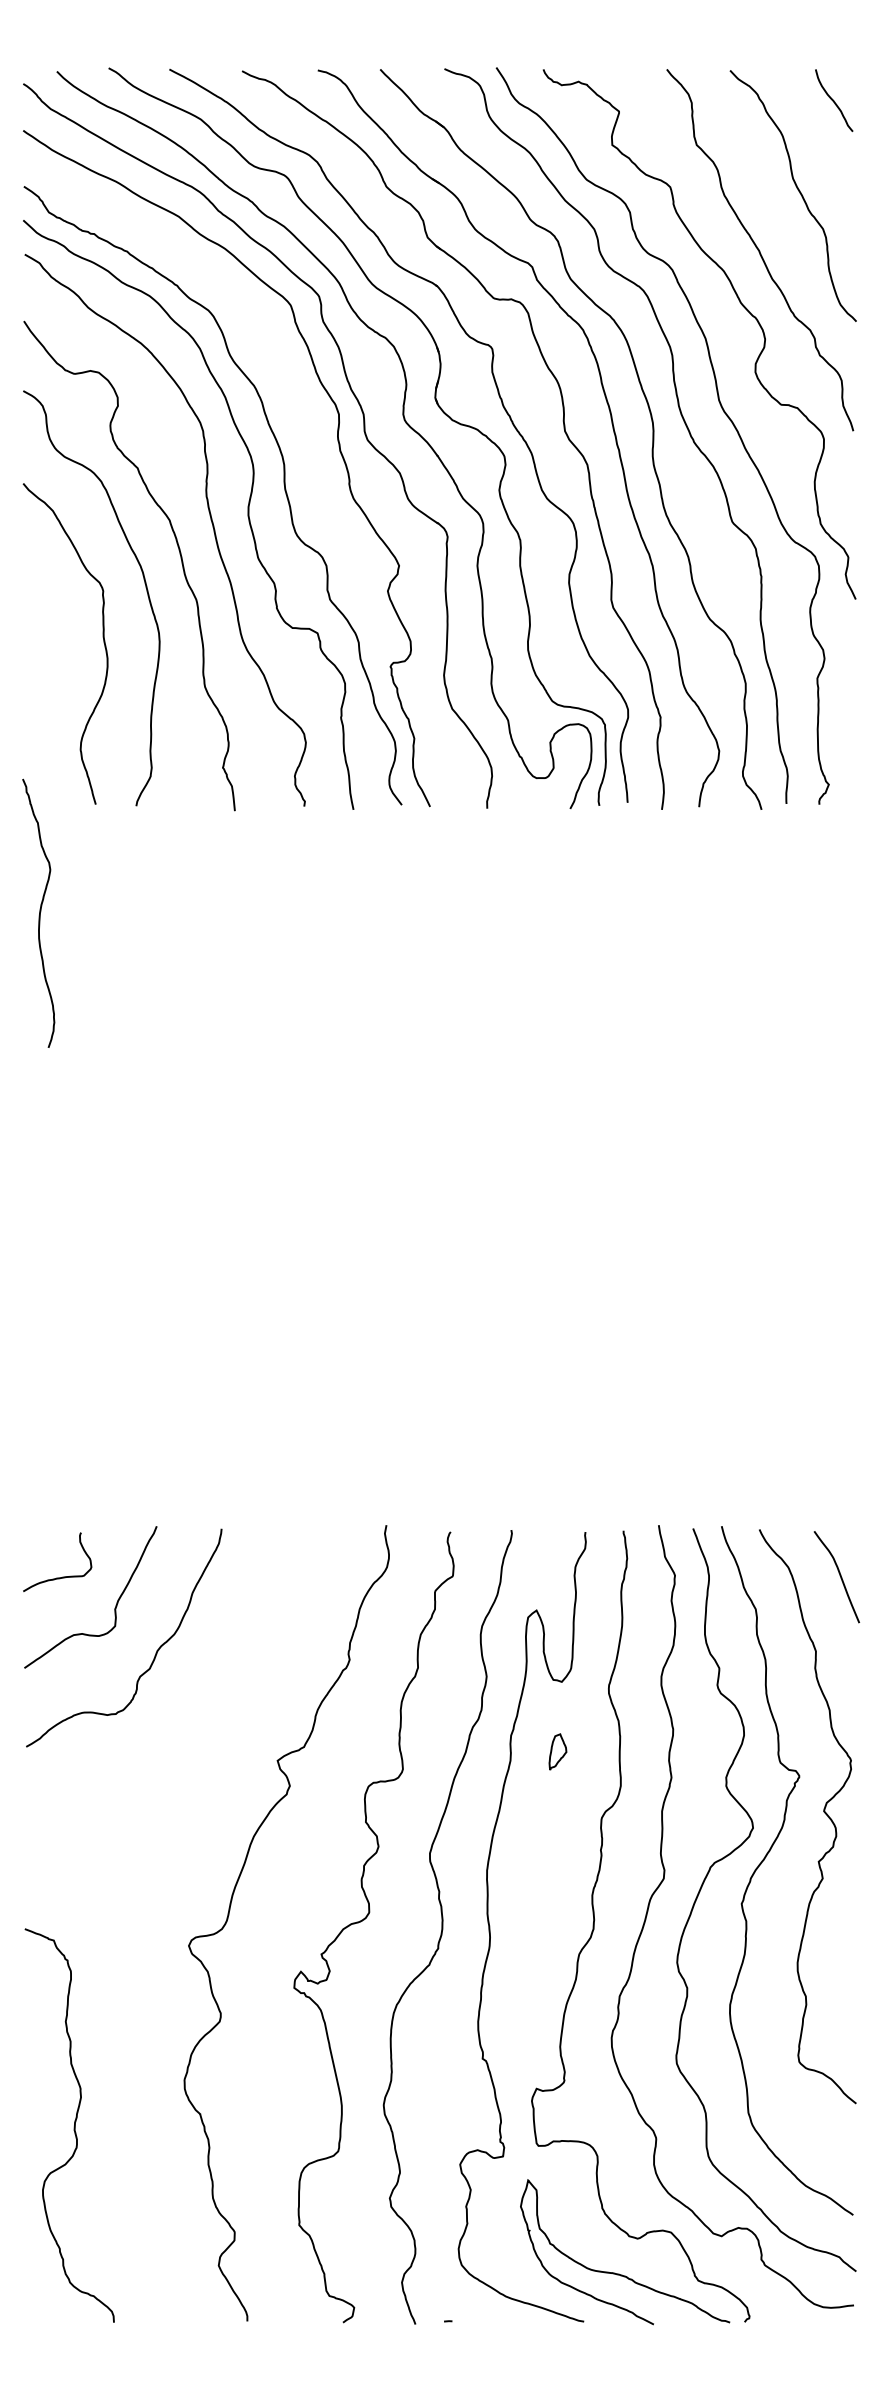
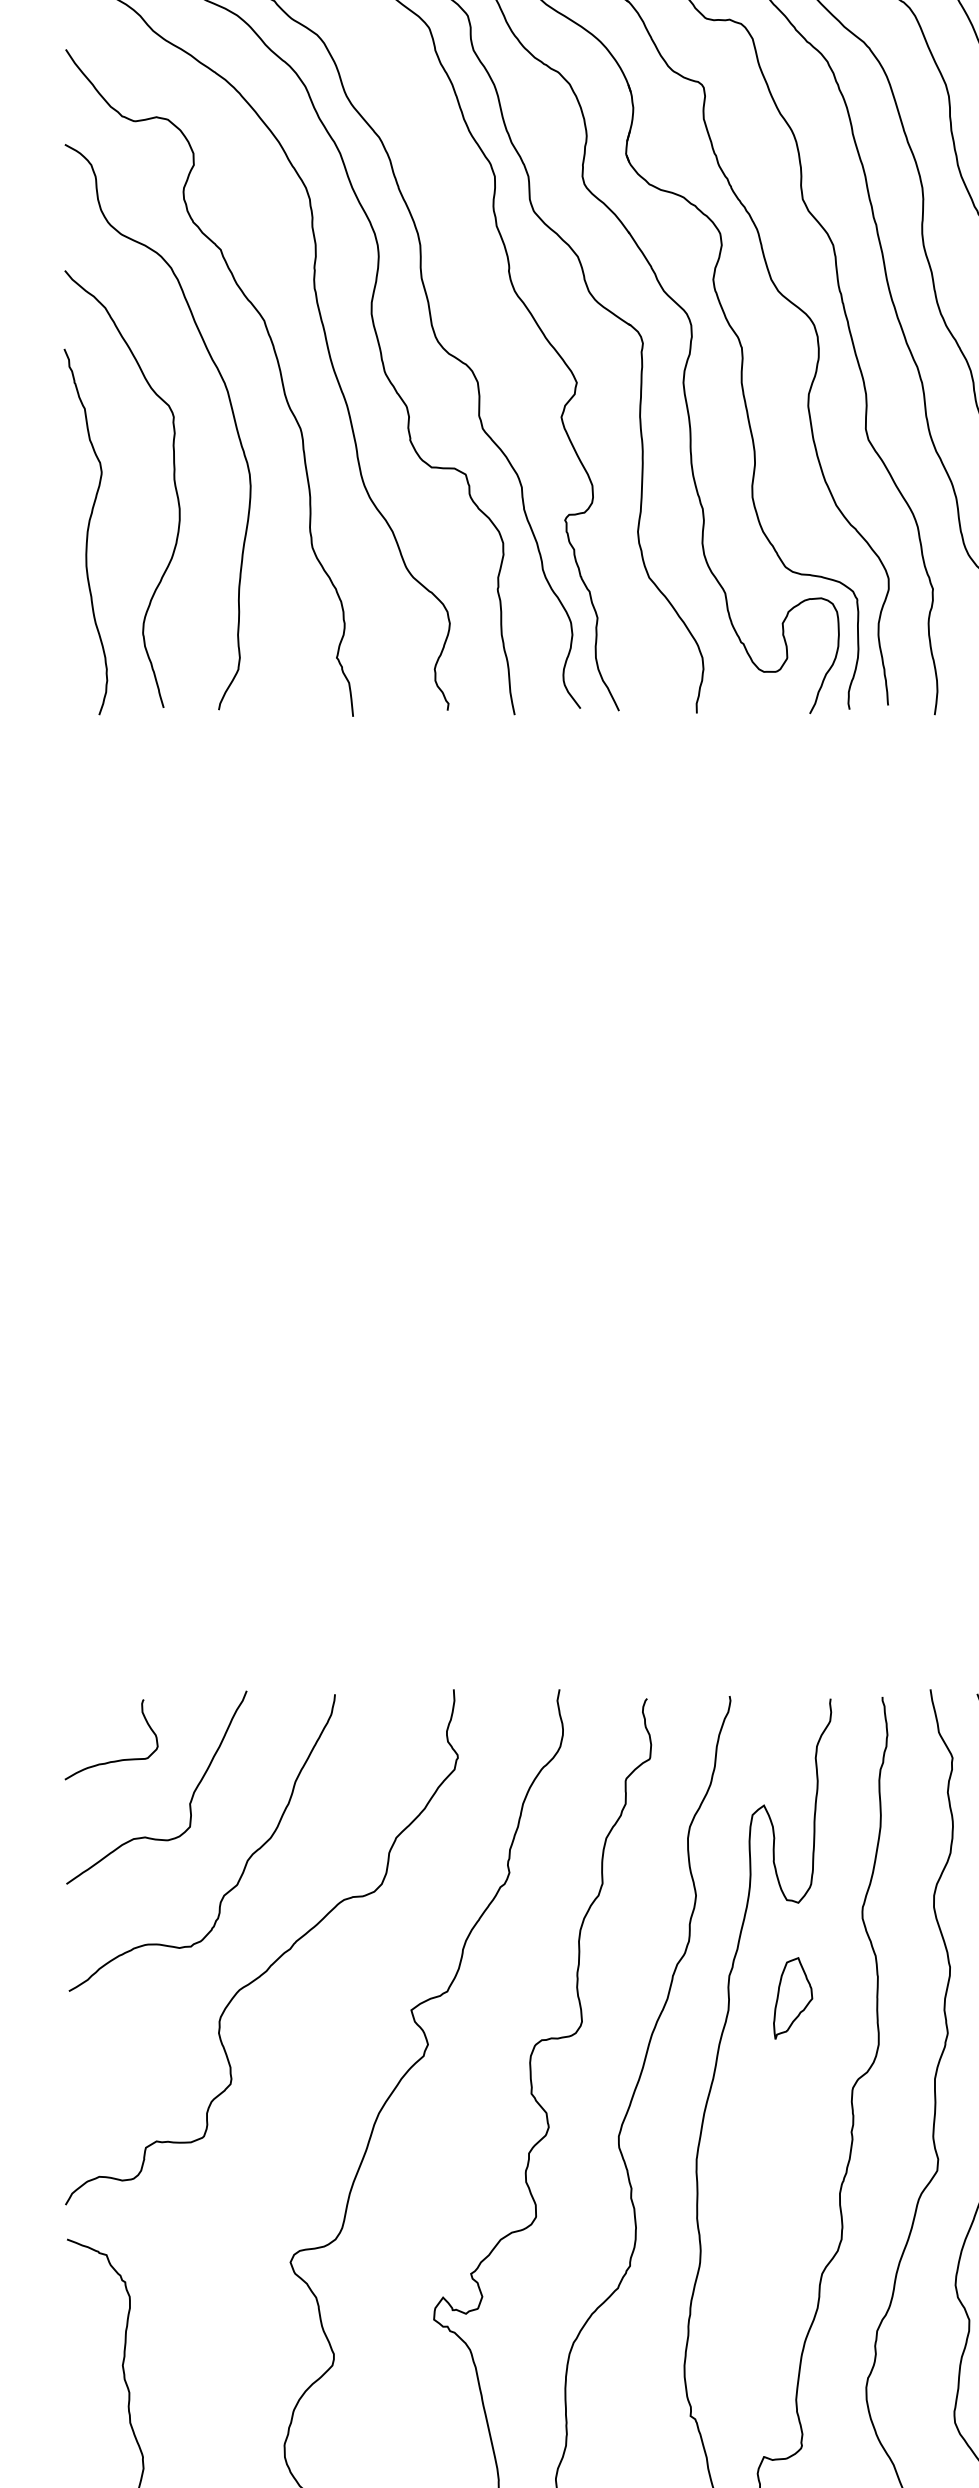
curve: (39, 912) -> (87, 530), moved
curve: (176, 1724) -> (273, 1960), added
part: (557, 1751) -> (792, 1997), size x1.67

